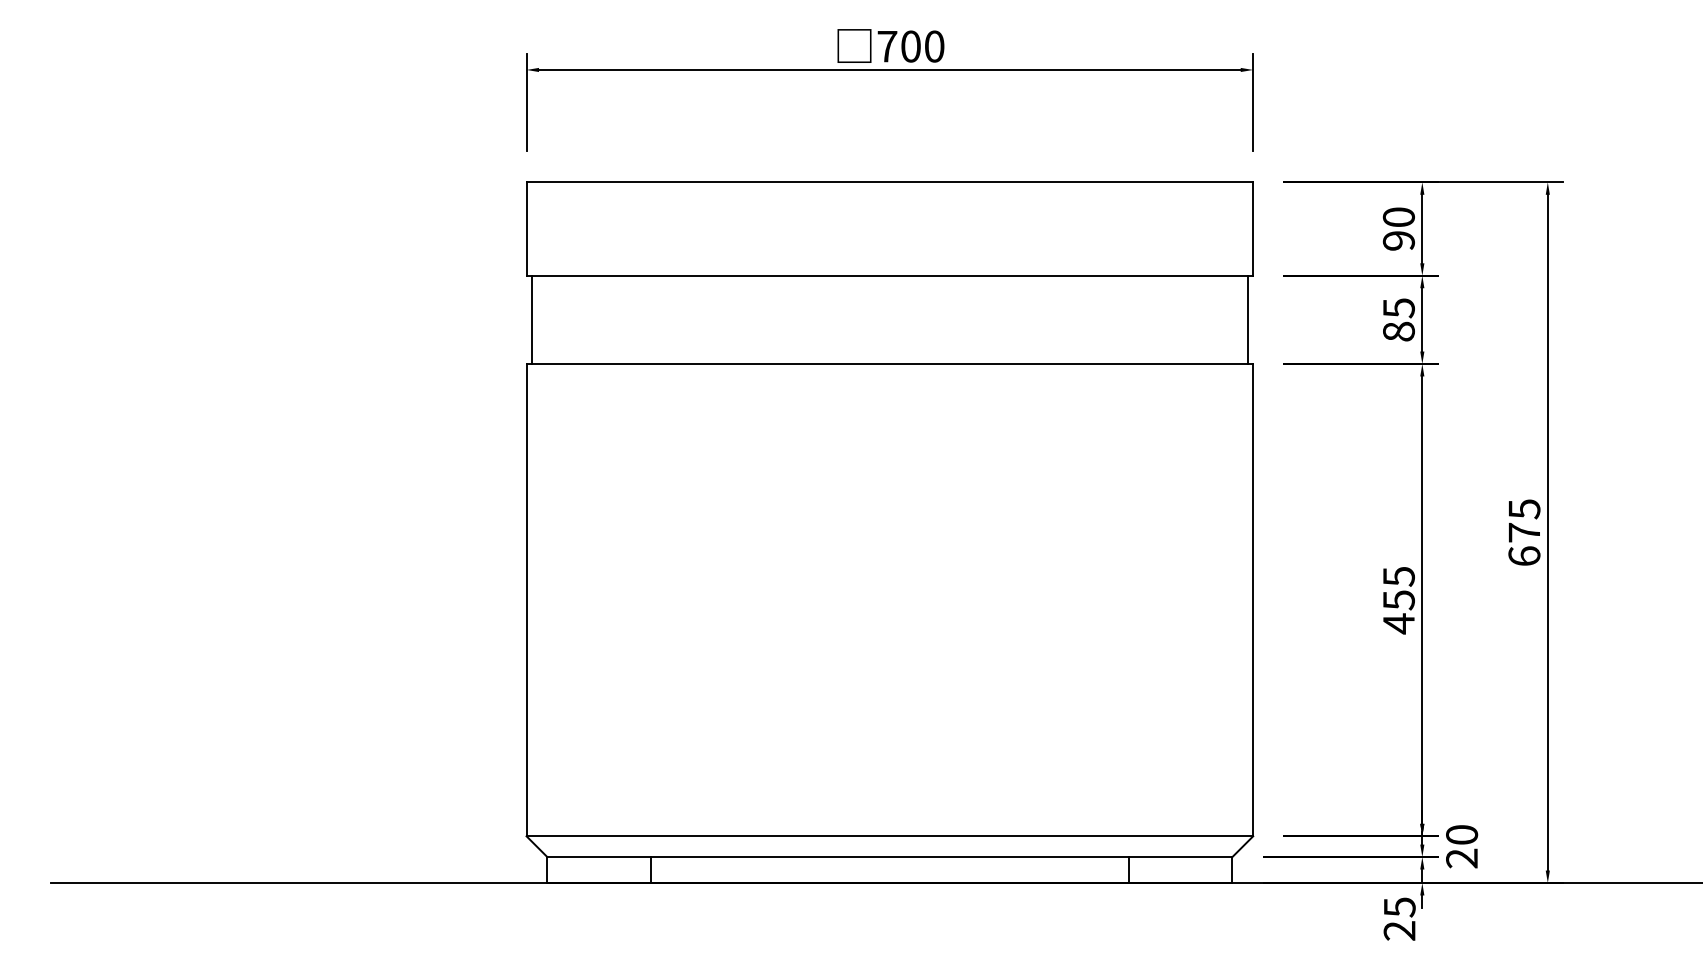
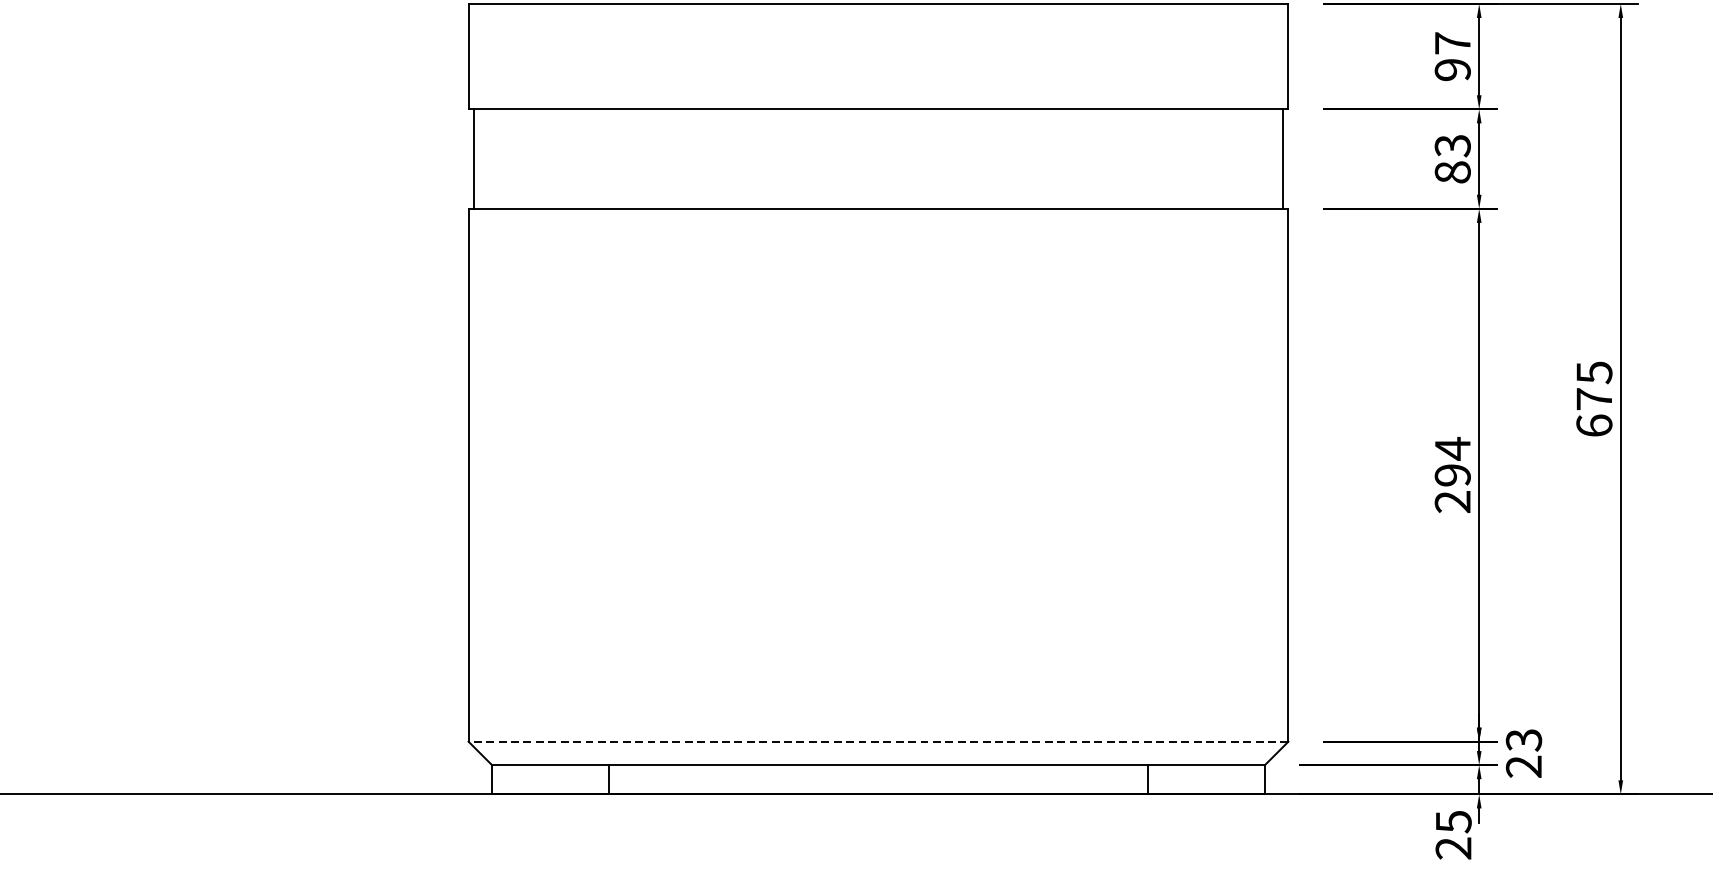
text: (1398, 216) -> (1452, 42), 90 -> 97
text: (1398, 308) -> (1452, 146), 85 -> 83
text: (1398, 600) -> (1452, 475), 455 -> 294
text: (1462, 835) -> (1524, 740), 20 -> 23
line: (889, 836) -> (878, 741), solid -> dashed

